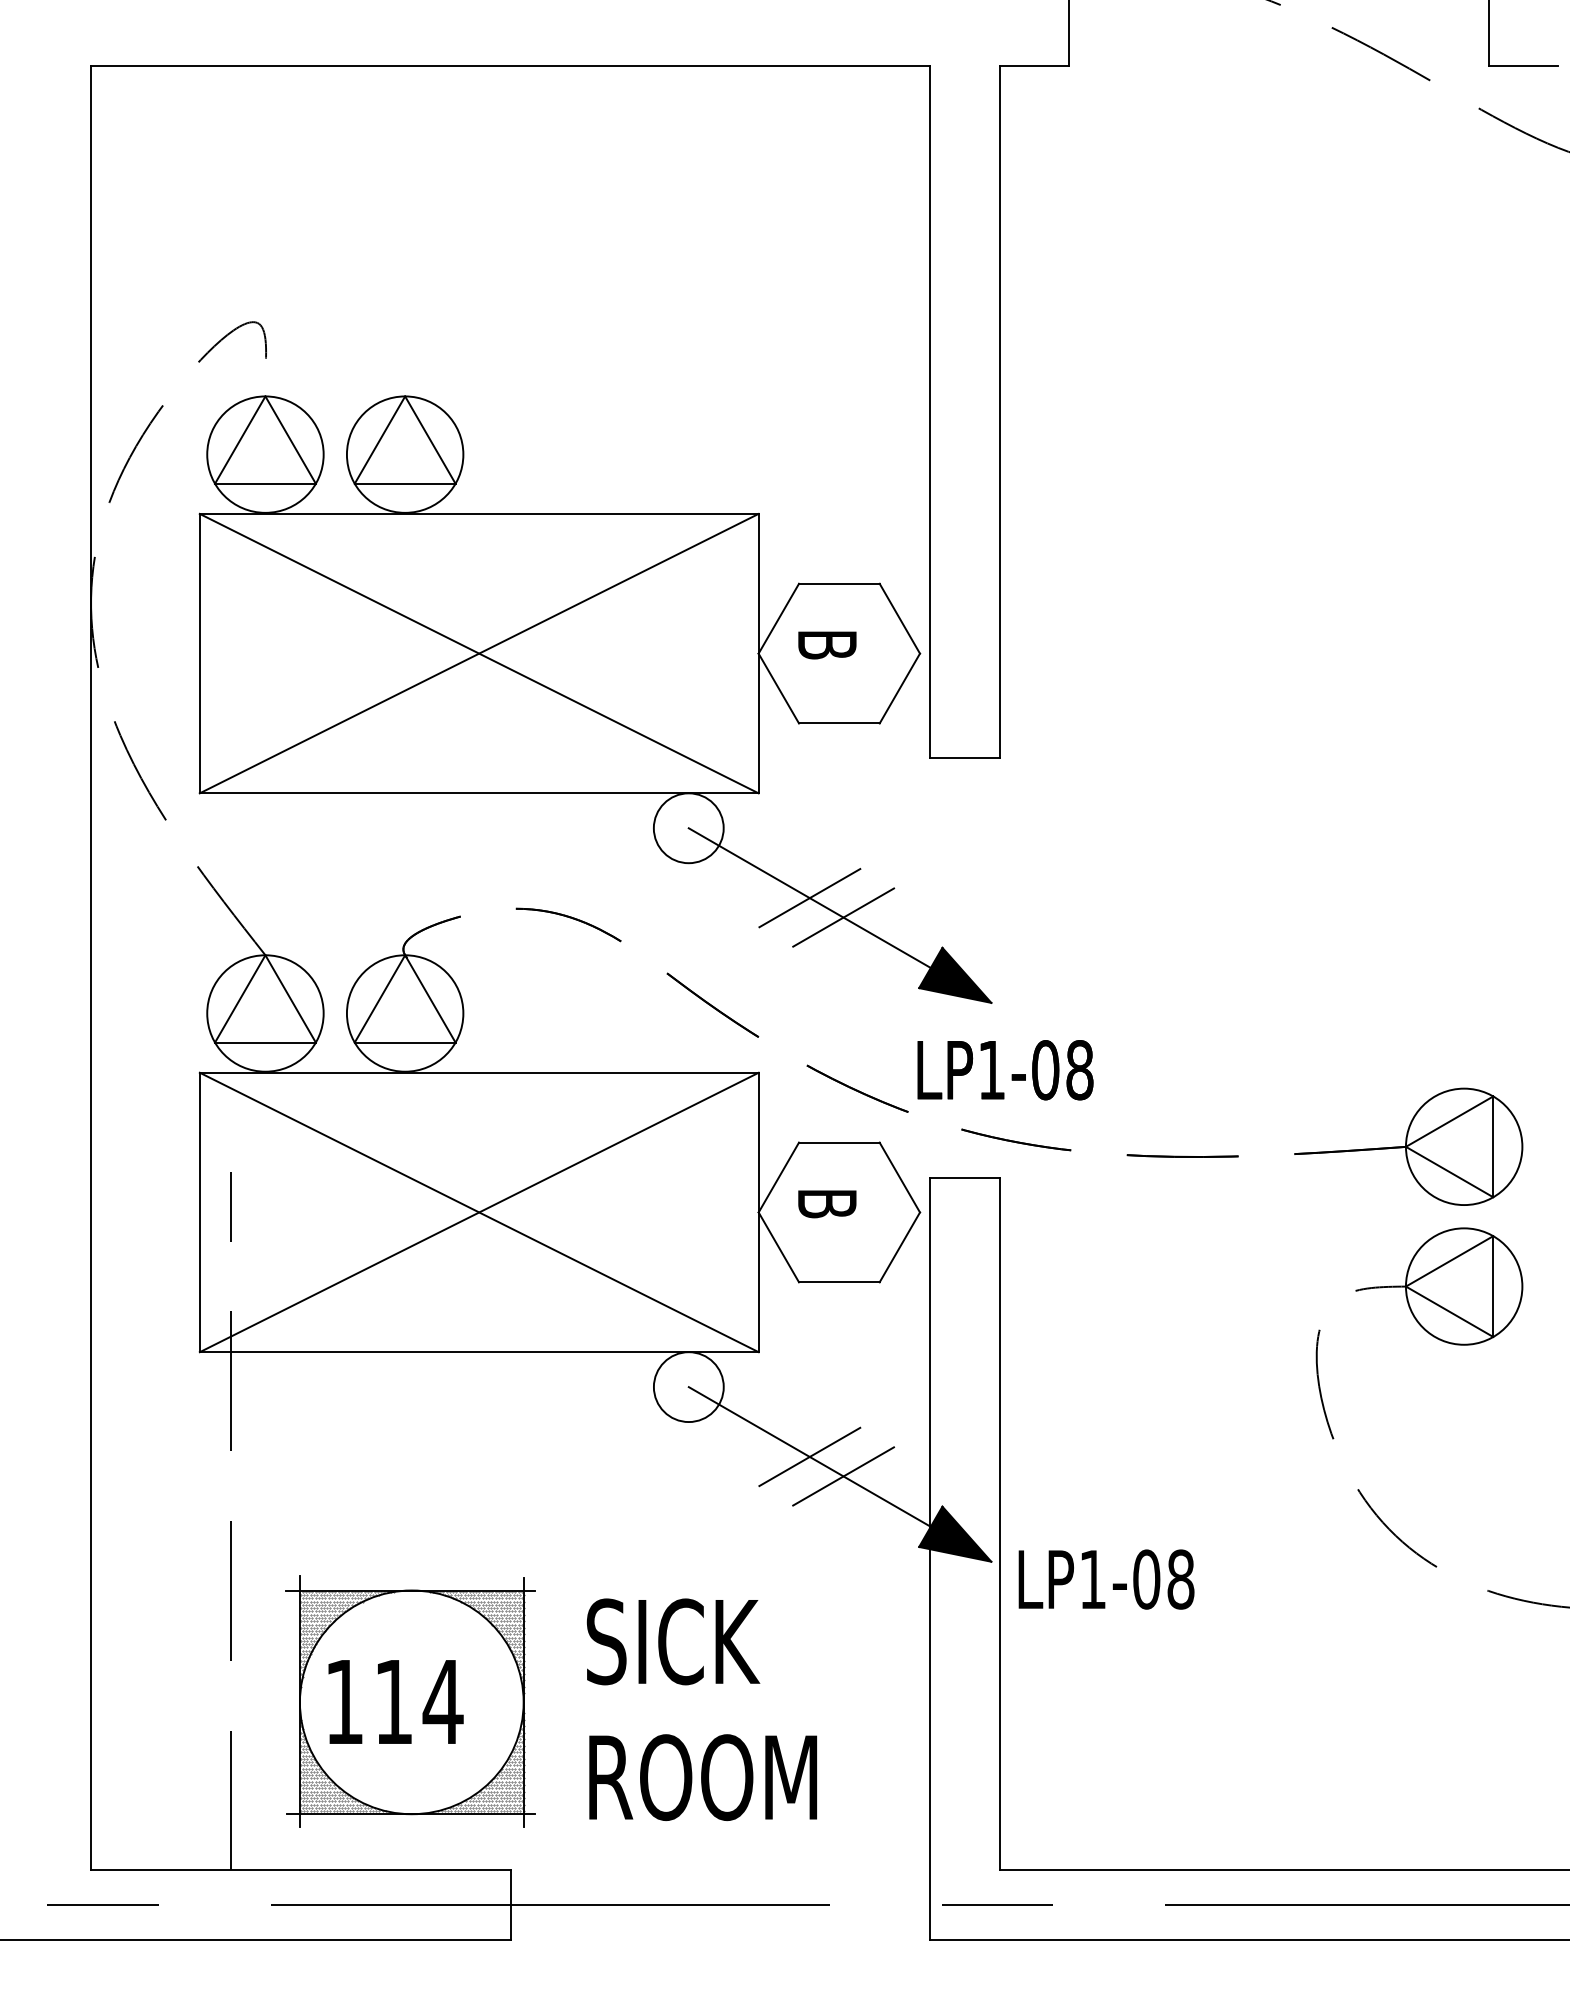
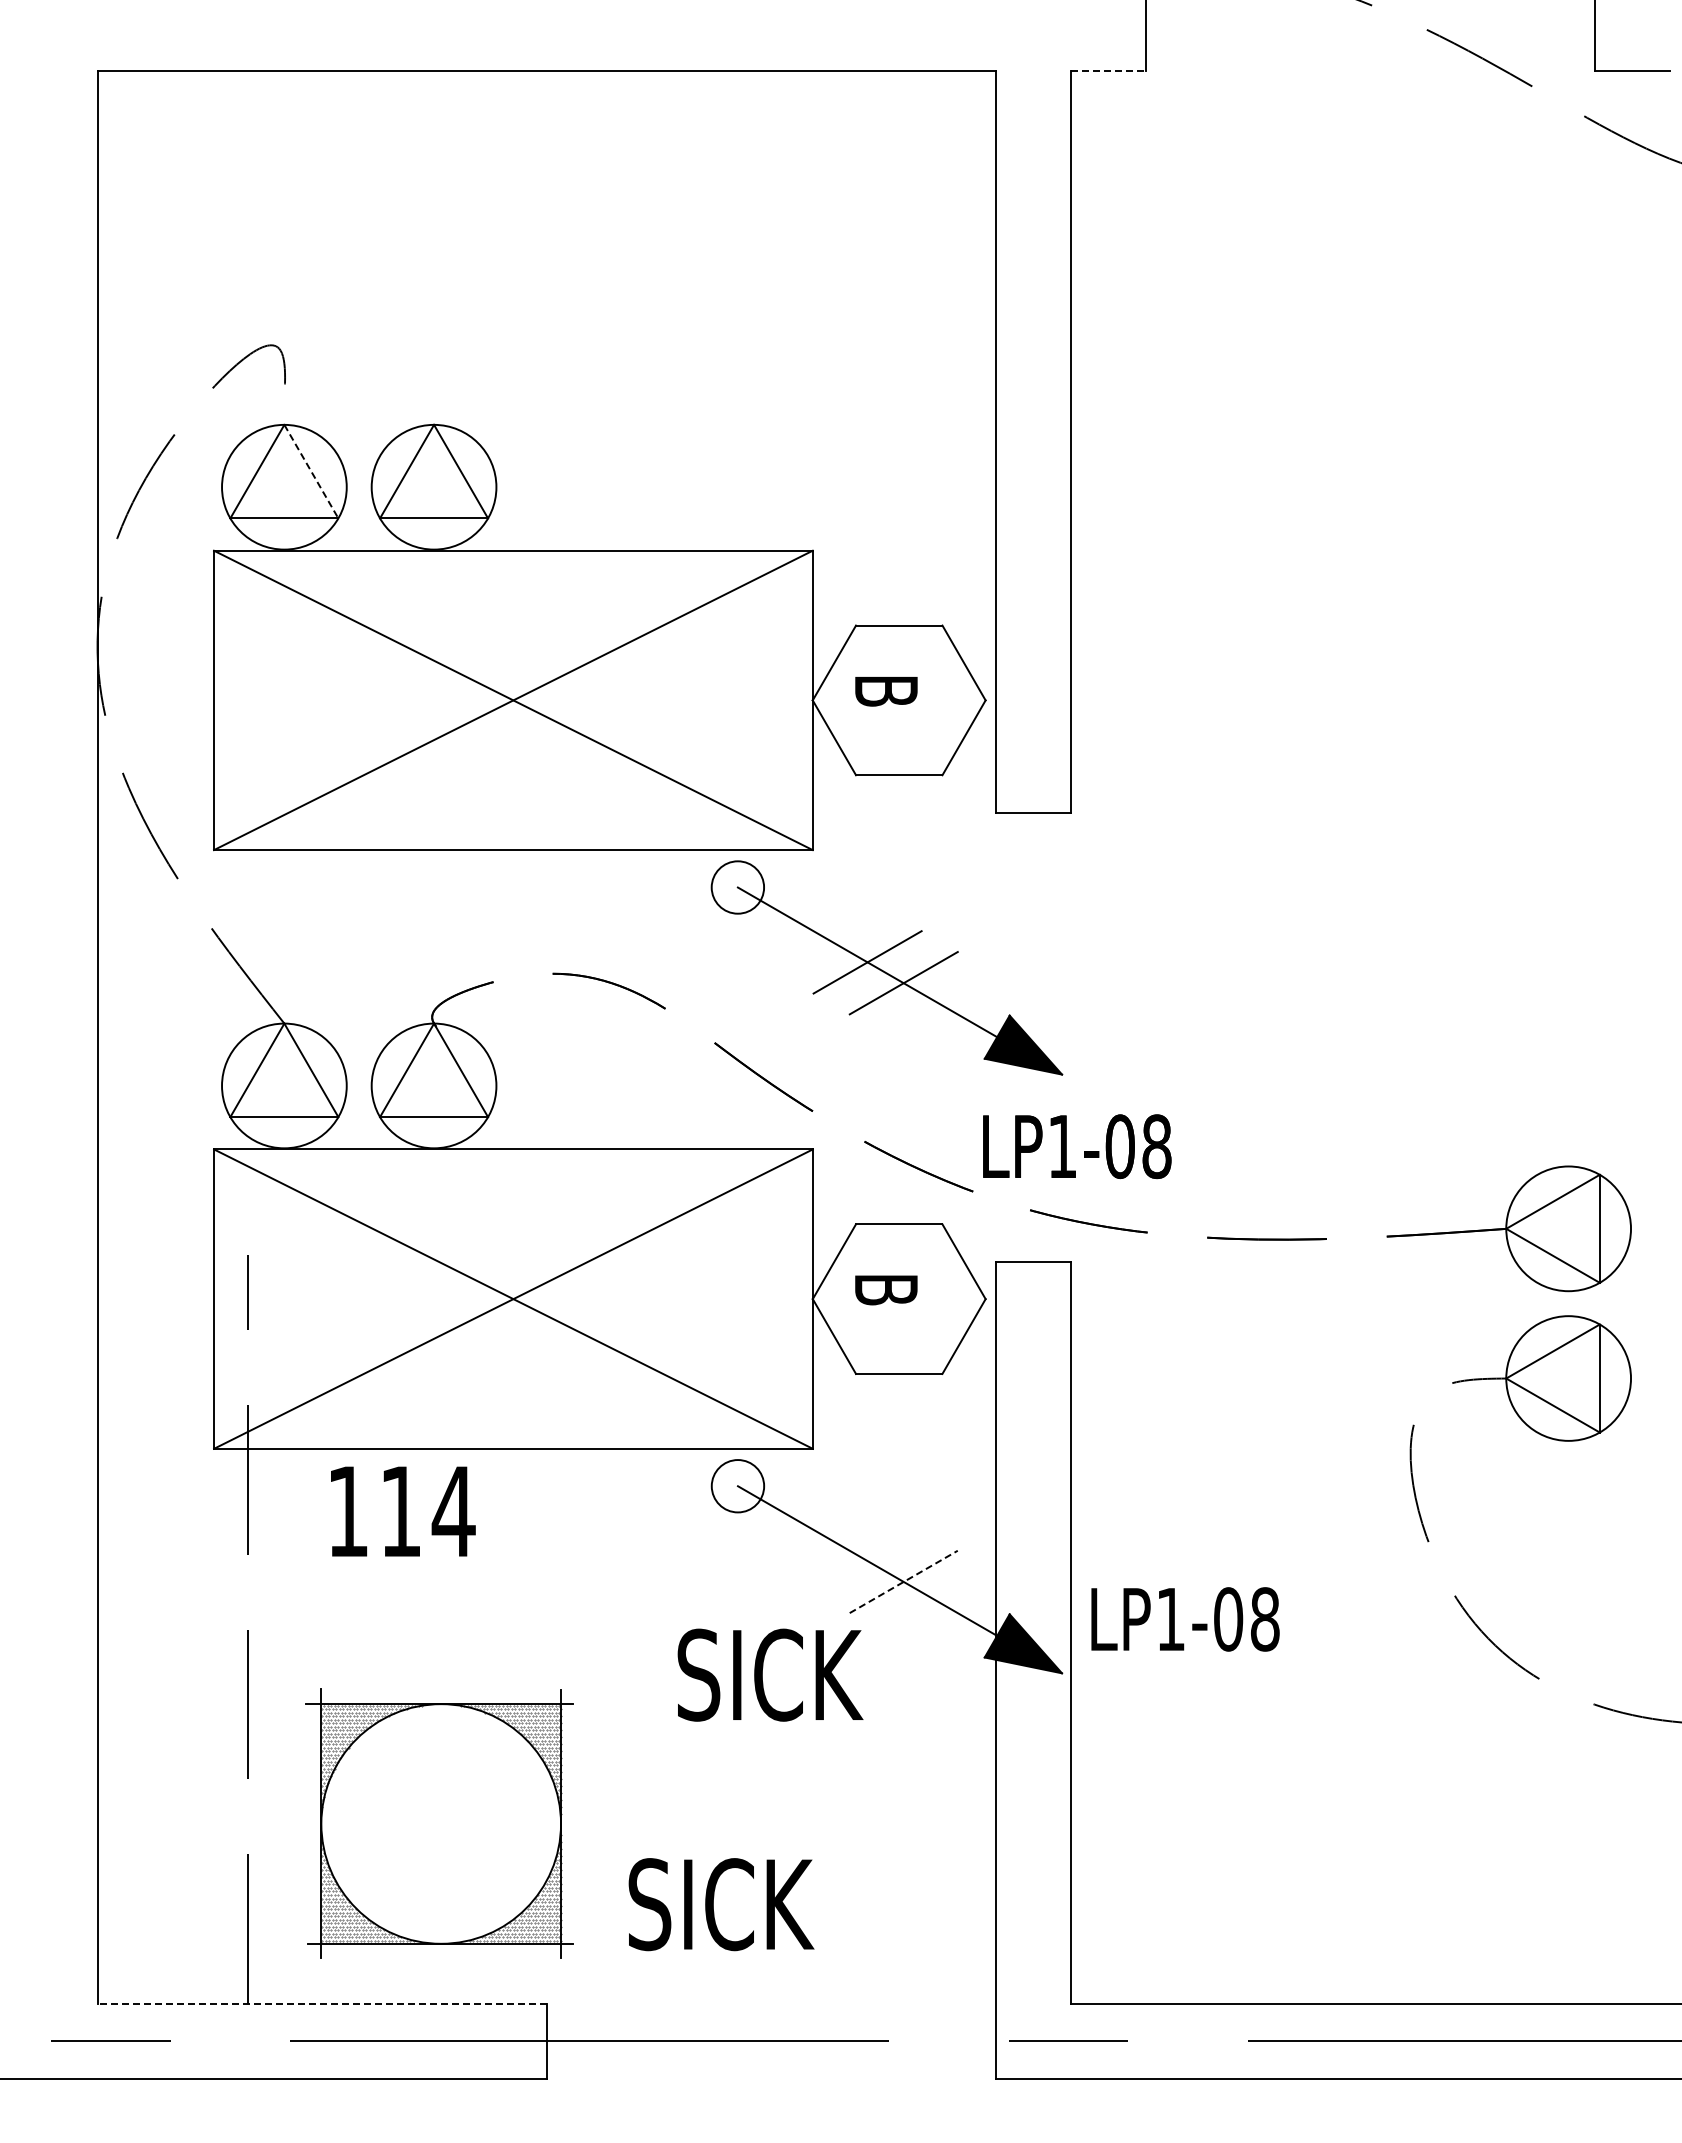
line: (1034, 65) -> (1108, 70), solid -> dashed
line: (290, 440) -> (311, 472), solid -> dashed
circle: (688, 828) -> (737, 887), size x0.7
circle: (688, 1386) -> (737, 1485), size x0.7
line: (809, 1456) -> (867, 1560), removed
line: (844, 1476) -> (904, 1581), solid -> dashed
text: (1106, 1579) -> (1185, 1619), moved
text: (673, 1641) -> (770, 1674), moved
text: (396, 1701) -> (403, 1511), moved
text: (701, 1777) -> (751, 1904), ROOM -> SICK
line: (301, 1869) -> (322, 2003), solid -> dashed

